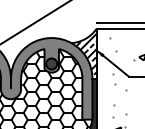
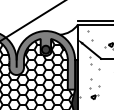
hatch: (84, 53) -> (69, 42), removed

